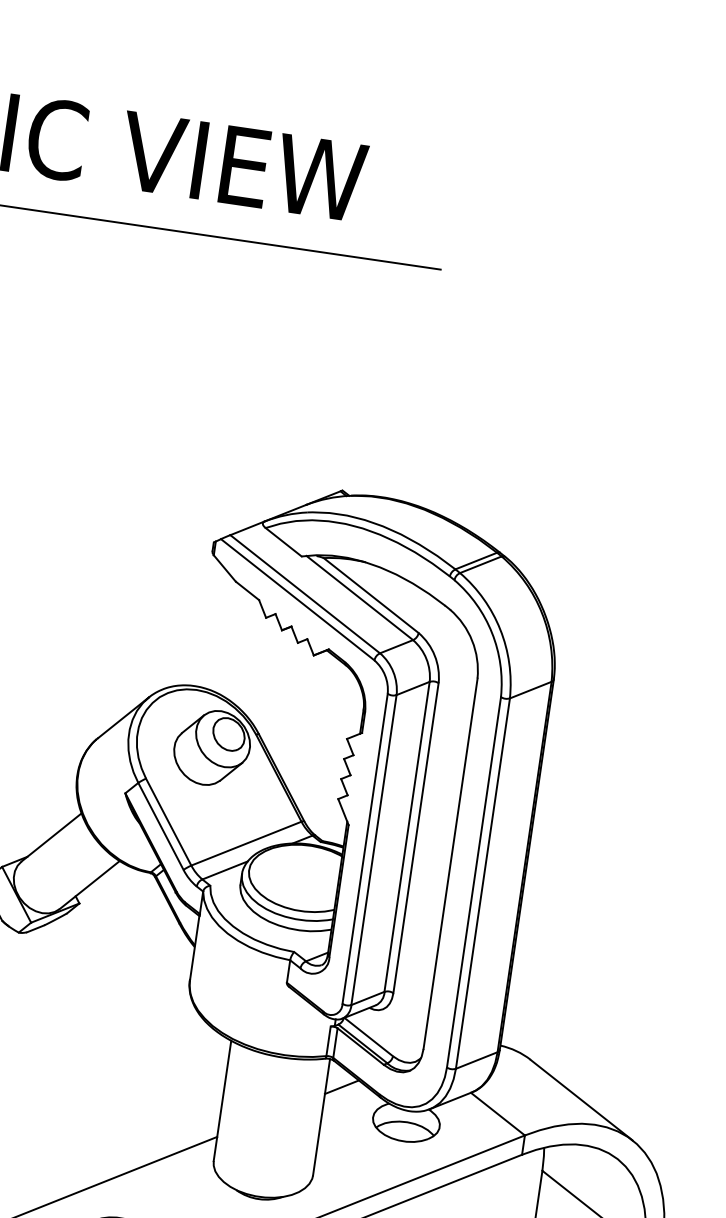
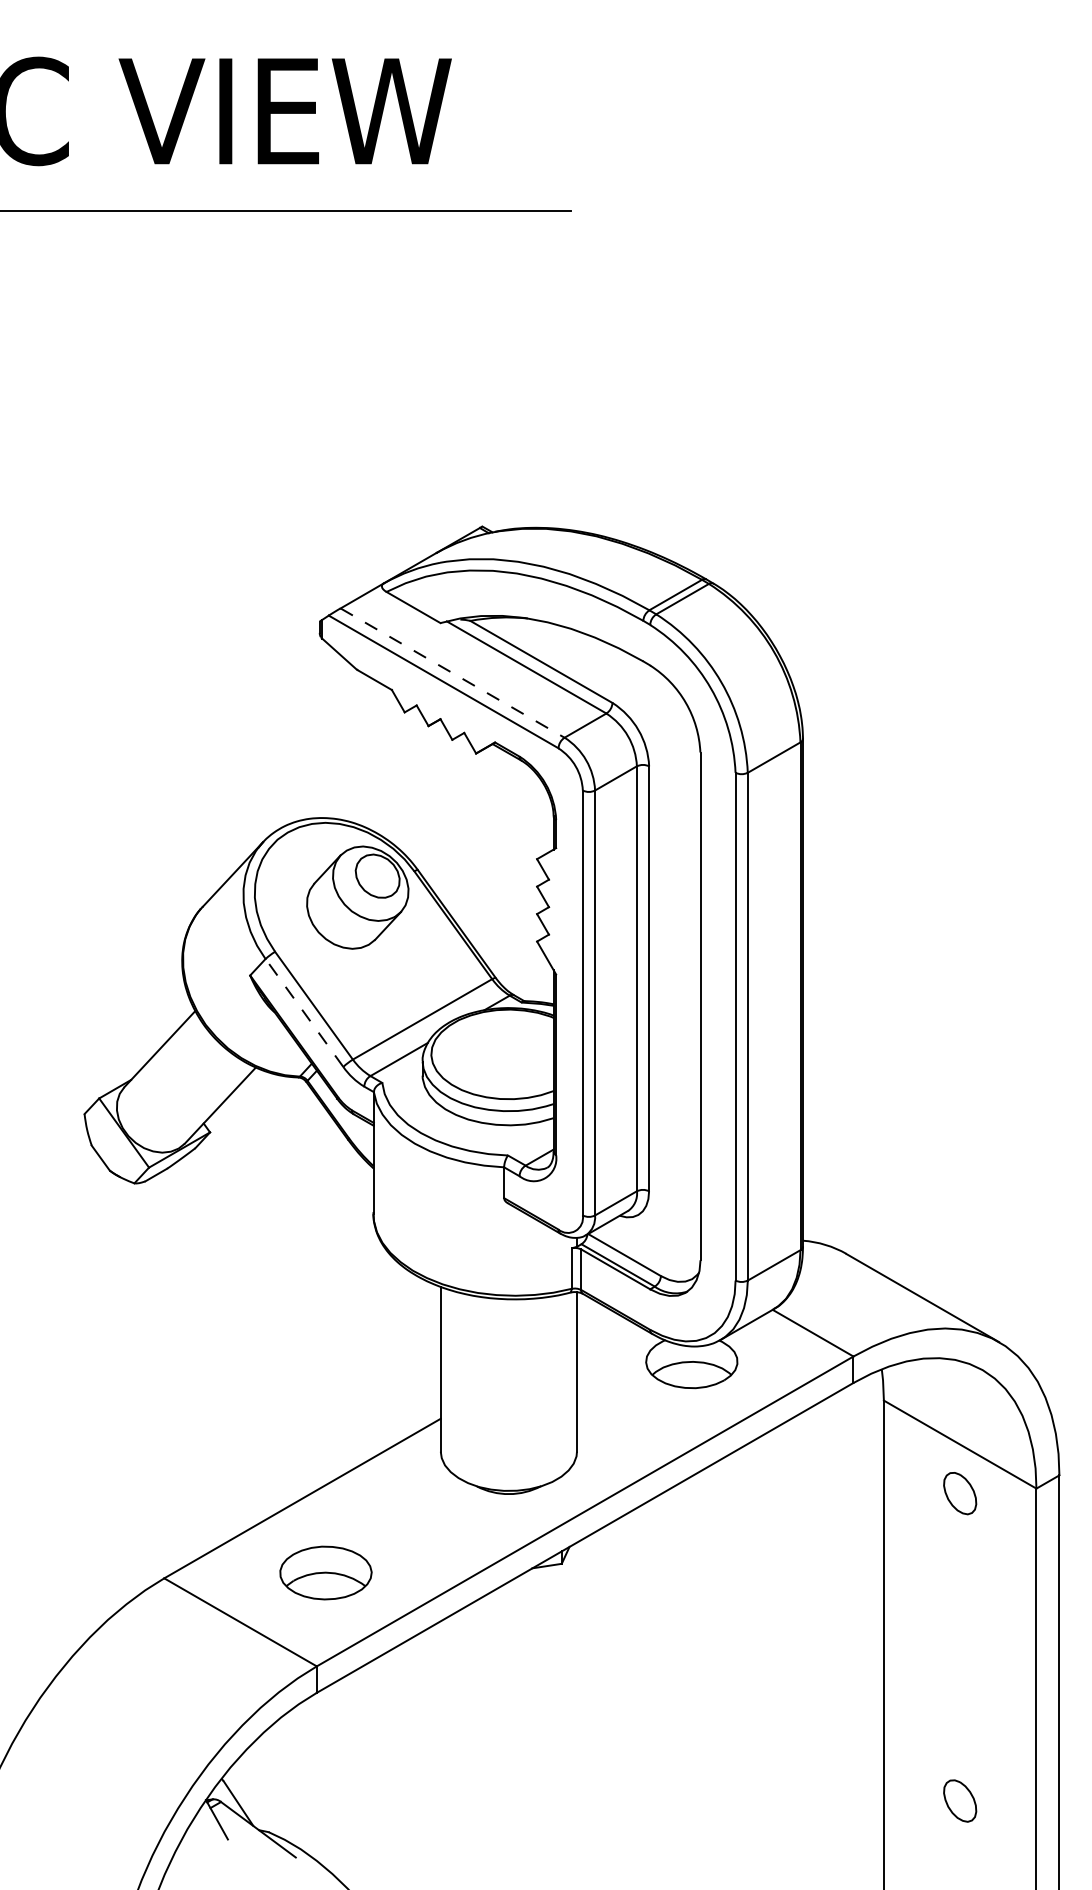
line: (305, 594) -> (453, 673), solid -> dashed
line: (161, 826) -> (304, 1012), solid -> dashed
line: (341, 1087) -> (597, 1327), removed

